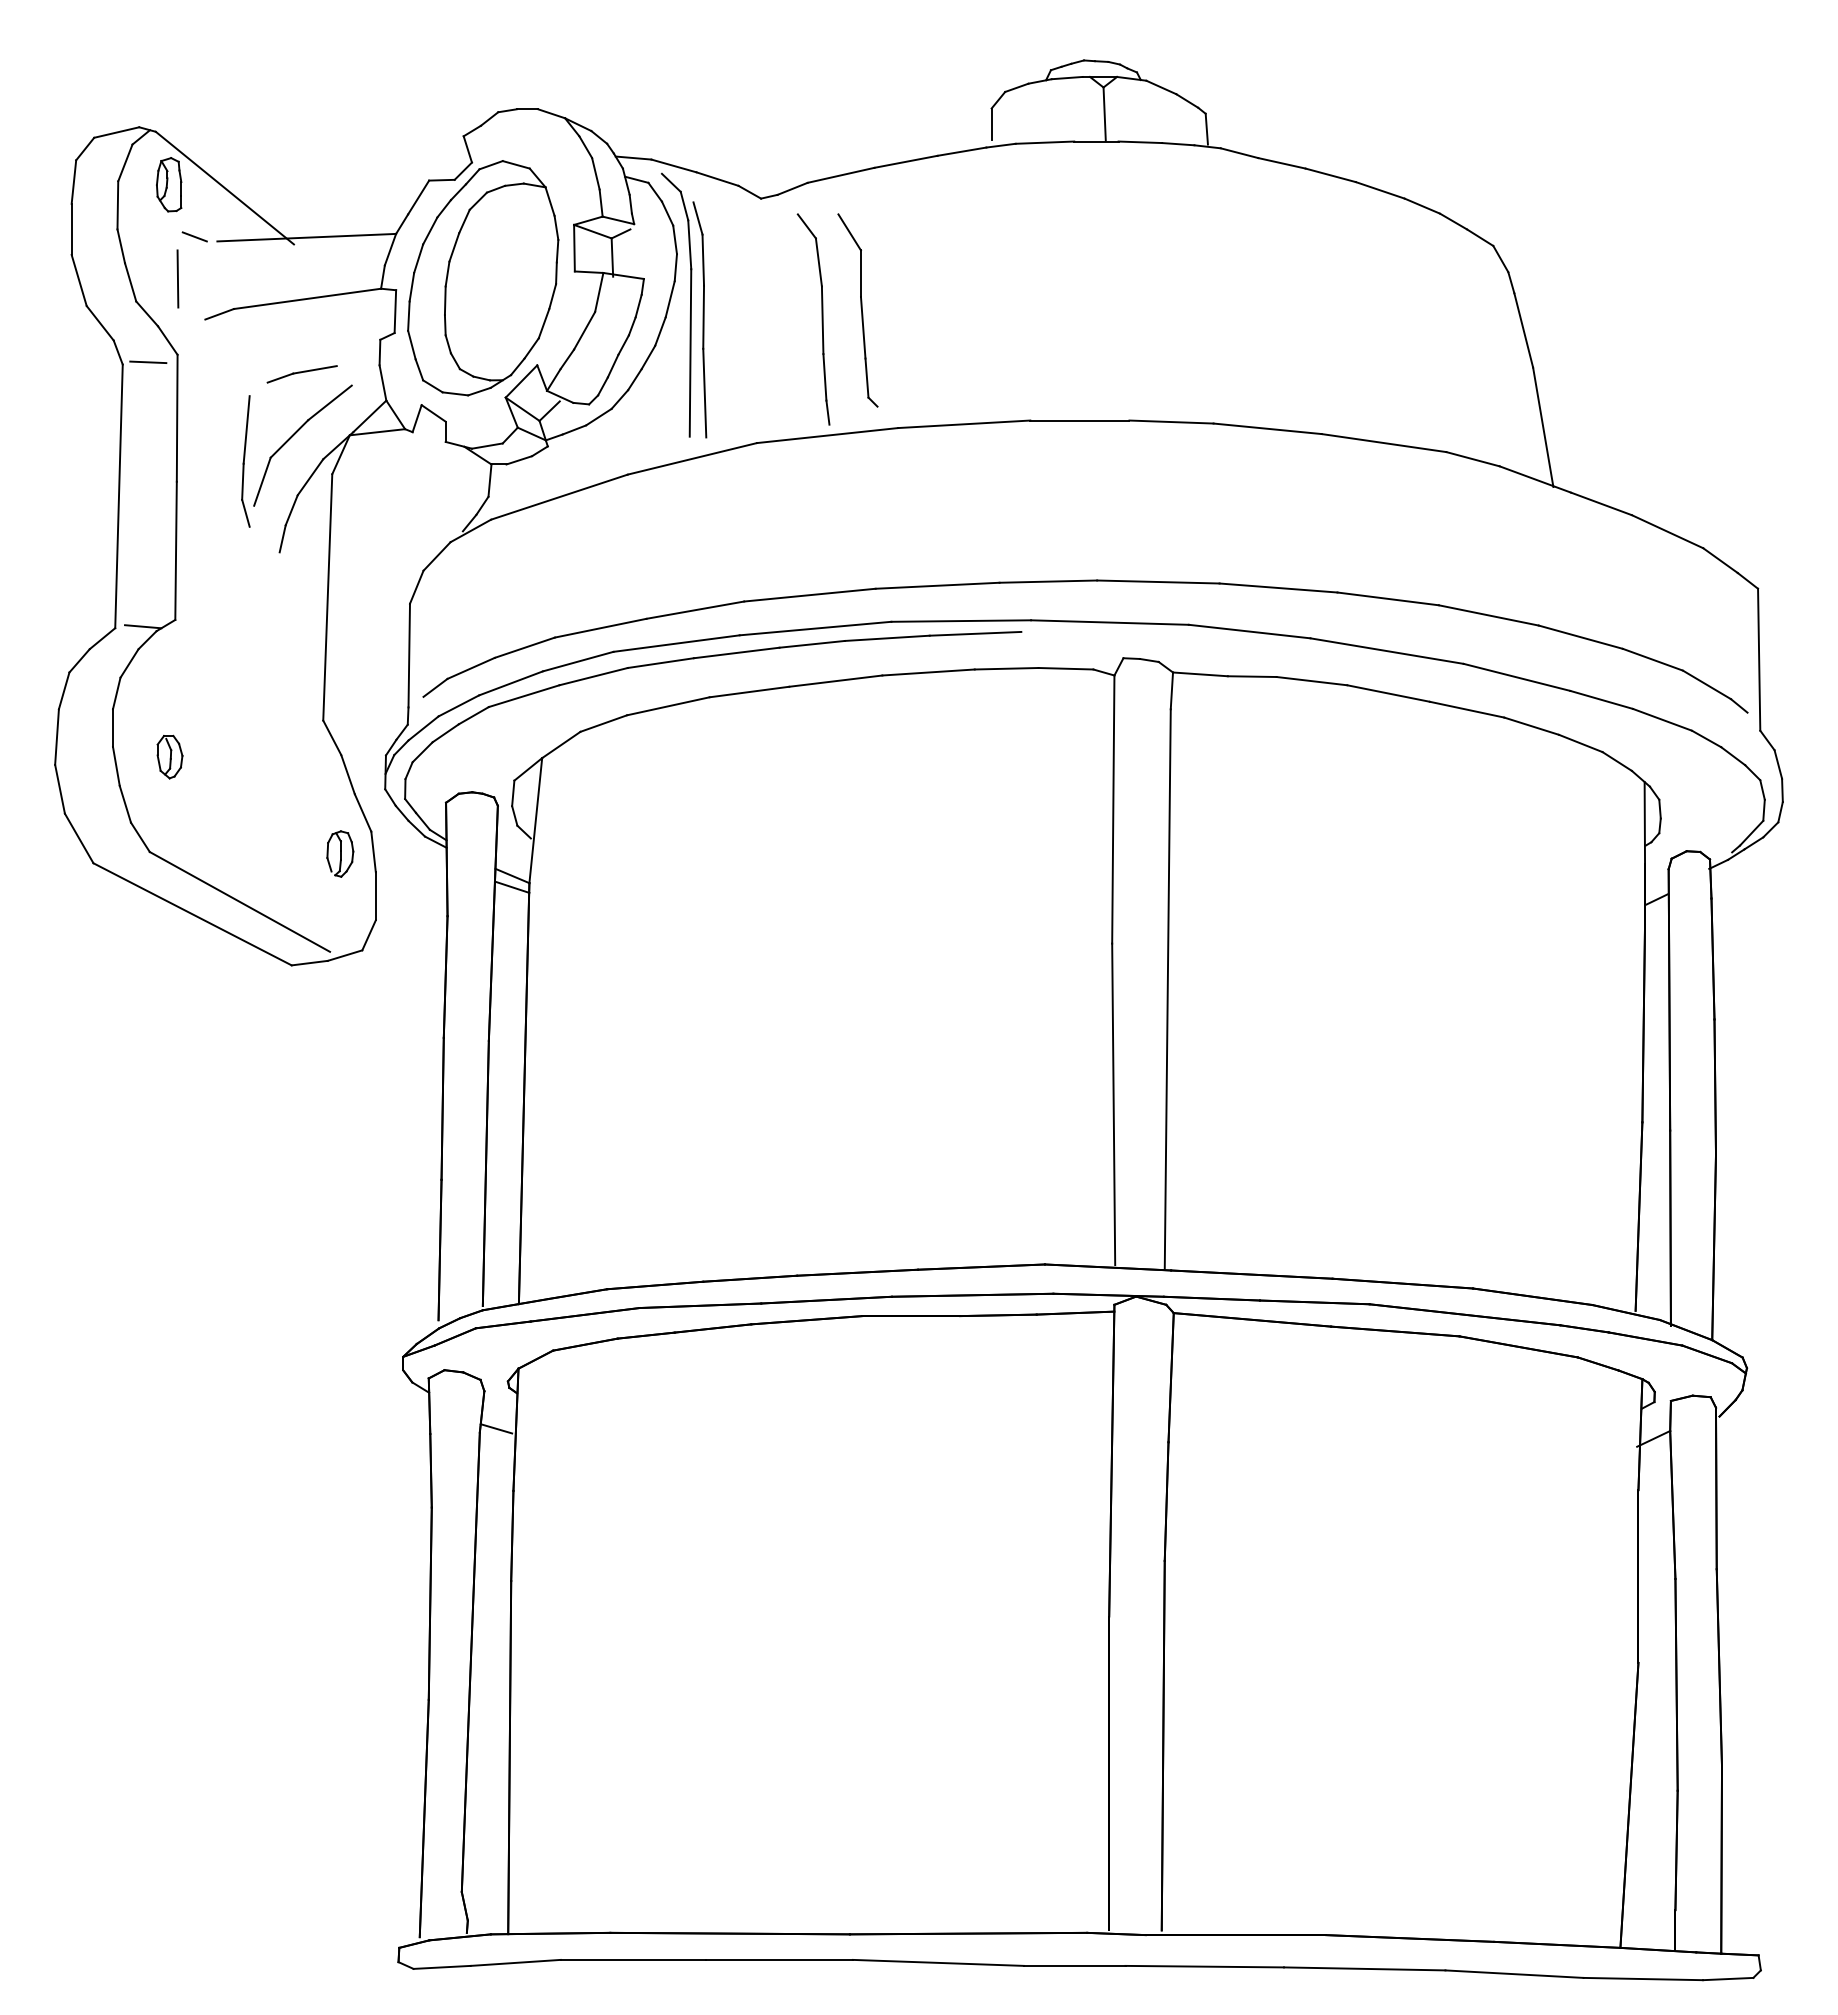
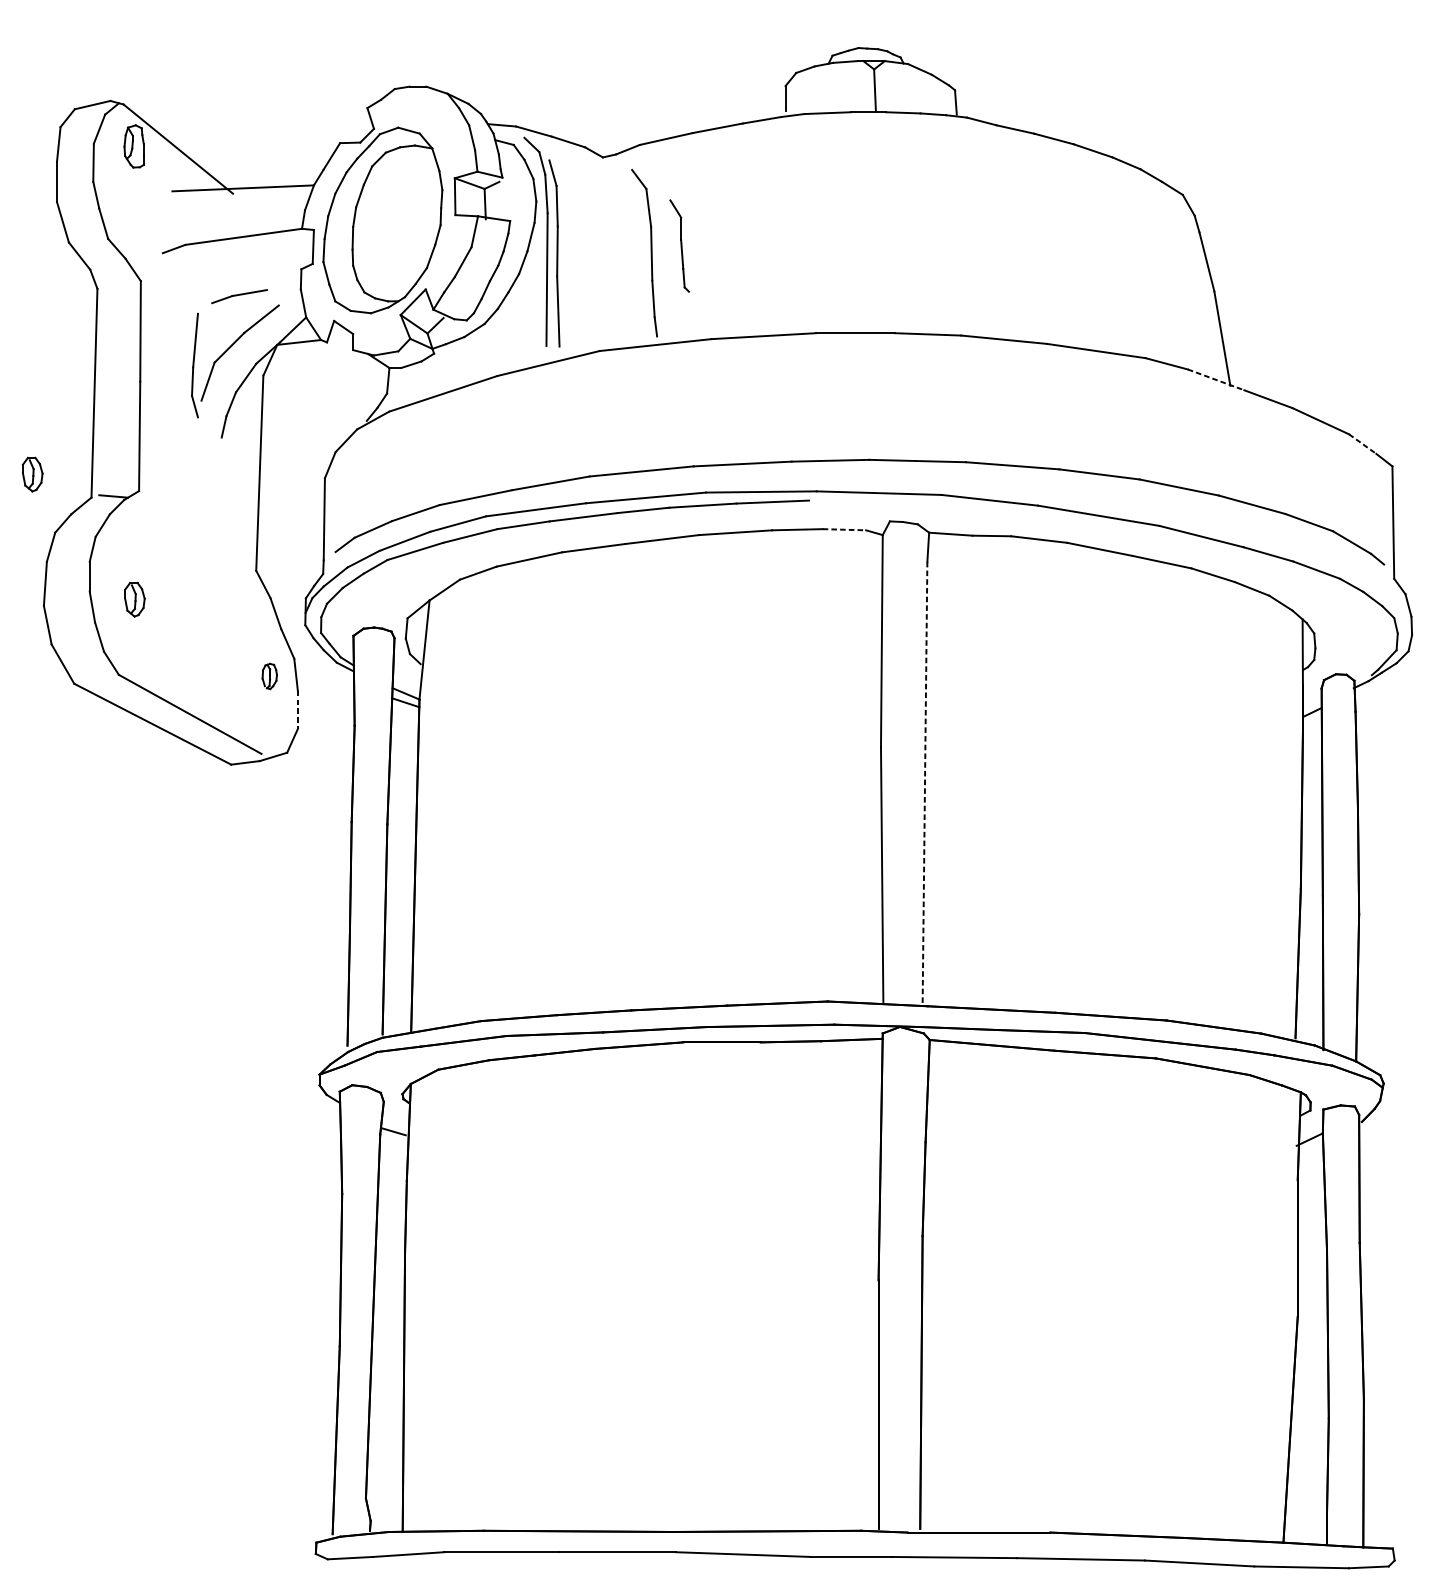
line: (194, 236) -> (154, 187), removed
line: (177, 278) -> (140, 220), removed
part: (857, 310) -> (679, 246), size x0.6
line: (148, 362) -> (117, 287), removed
line: (1535, 479) -> (1216, 379), solid -> dashed
line: (1720, 560) -> (1362, 444), solid -> dashed
part: (40, 598) -> (32, 474), added
line: (1066, 668) -> (844, 529), solid -> dashed
part: (340, 853) -> (269, 676), size x0.7
line: (375, 896) -> (297, 710), solid -> dashed
line: (1167, 989) -> (924, 783), solid -> dashed

